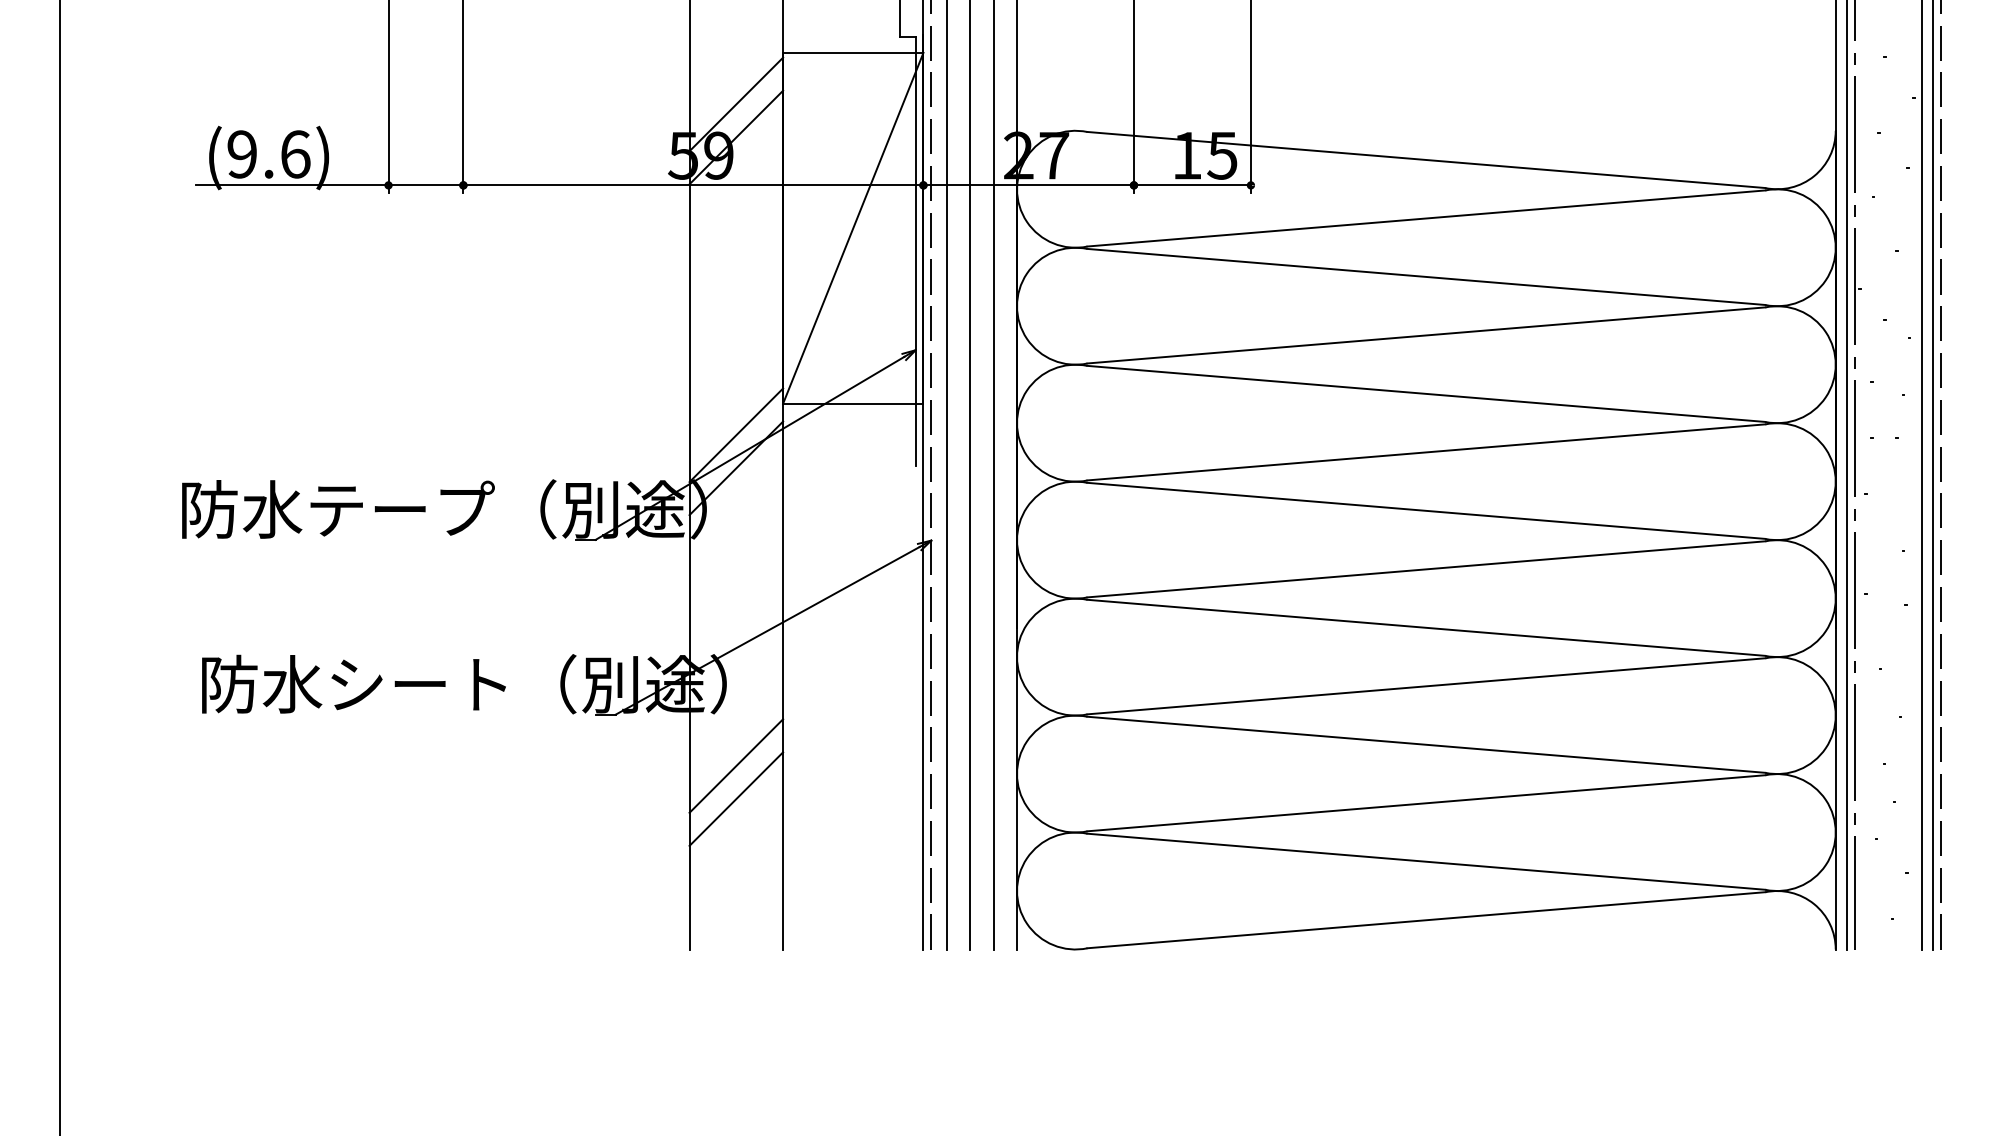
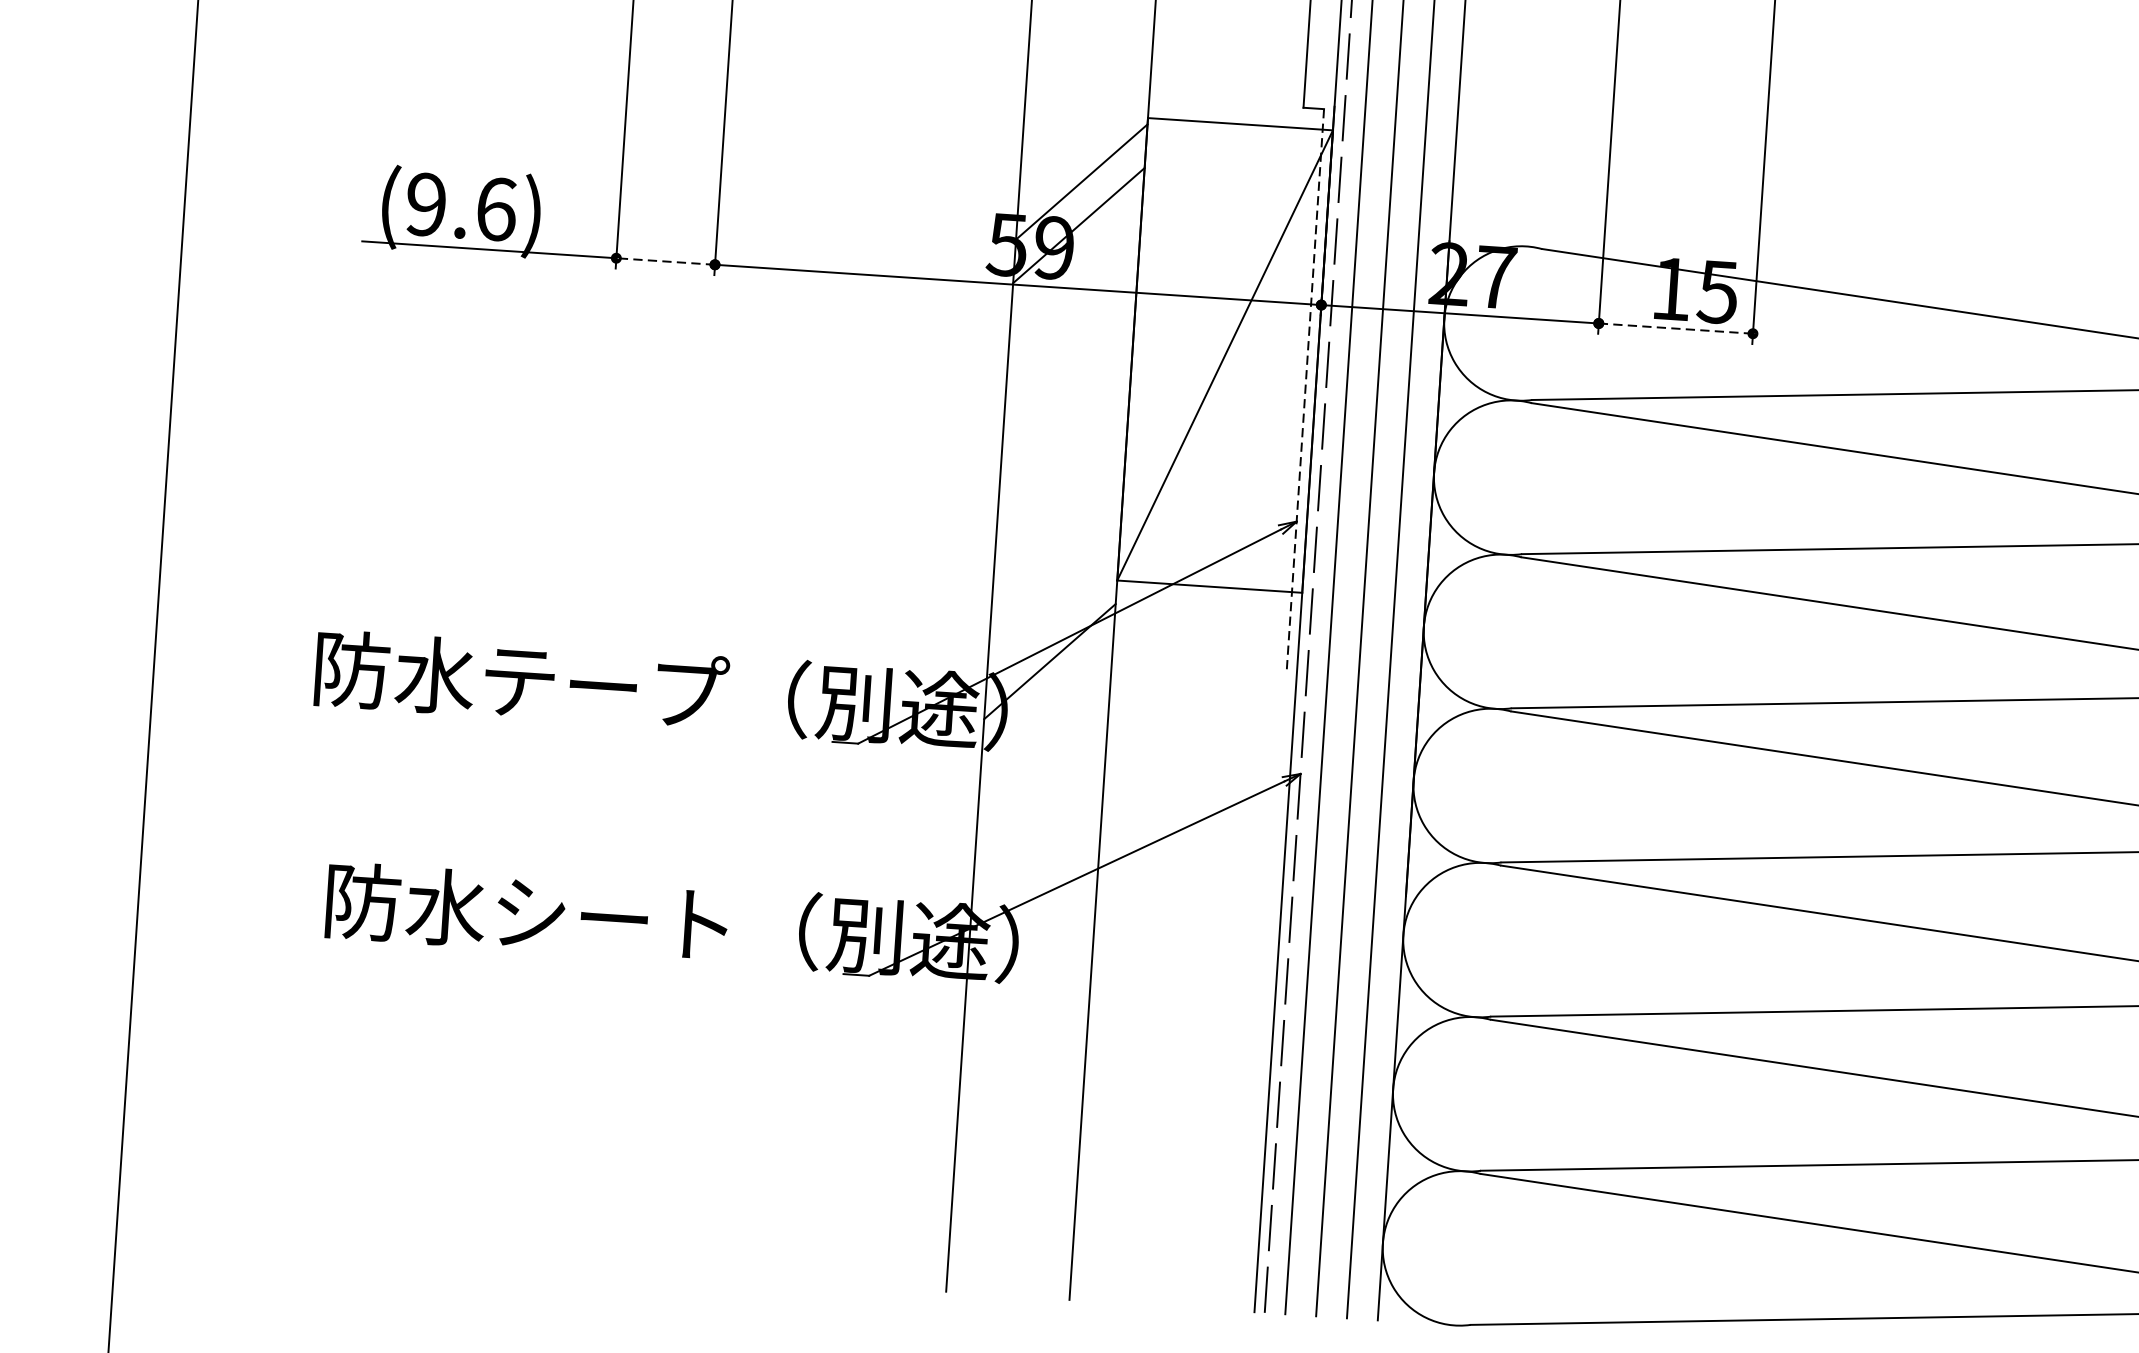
line: (425, 185) -> (665, 261), solid -> dashed
line: (1191, 185) -> (1674, 328), solid -> dashed
line: (915, 252) -> (1304, 392), solid -> dashed
line: (736, 435) -> (1053, 618), removed
line: (736, 765) -> (1024, 1053), removed
line: (736, 798) -> (1021, 1096), removed

